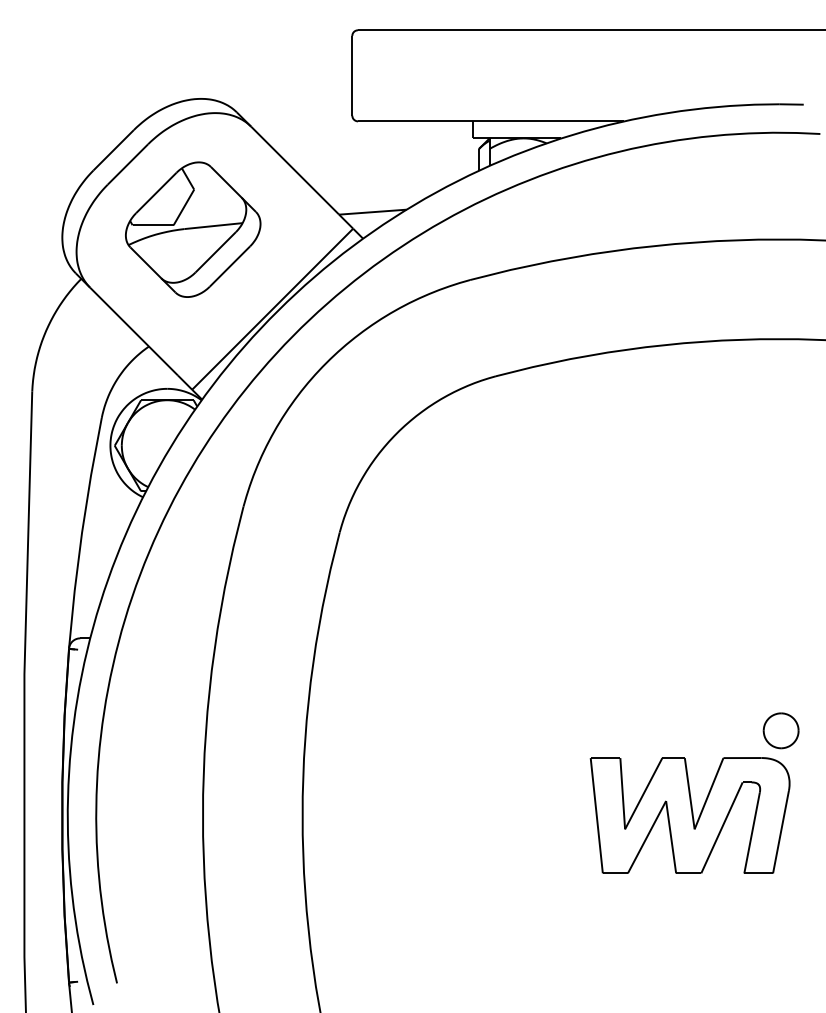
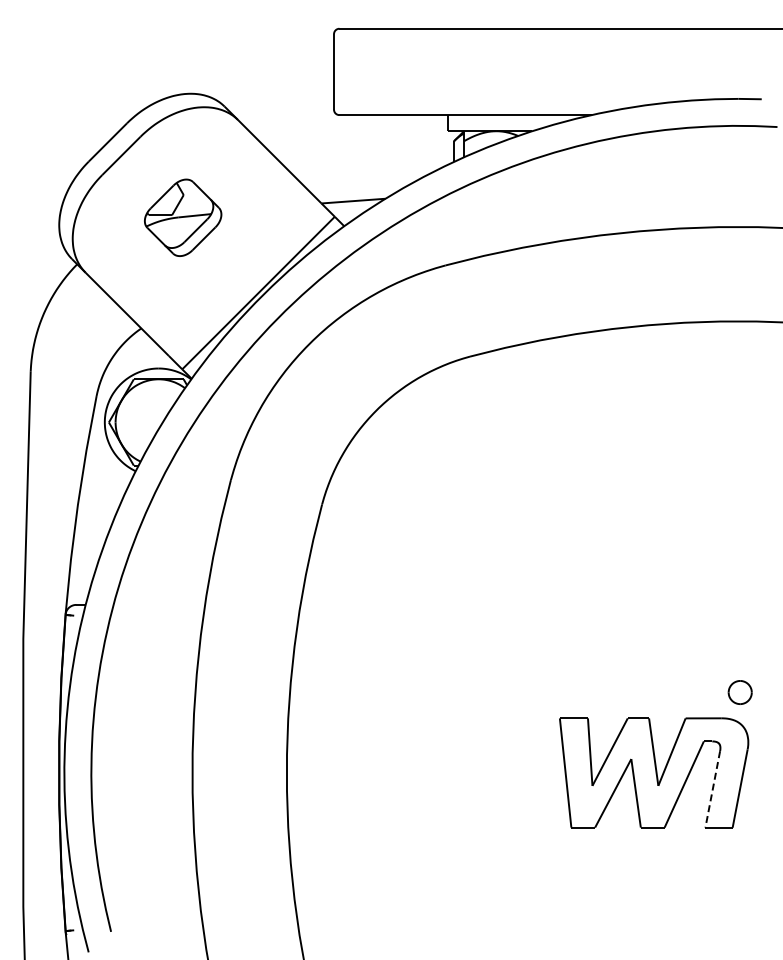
part: (192, 229) -> (182, 217), size x0.6
part: (780, 730) -> (739, 692), size x0.7
line: (751, 833) -> (712, 789), solid -> dashed

